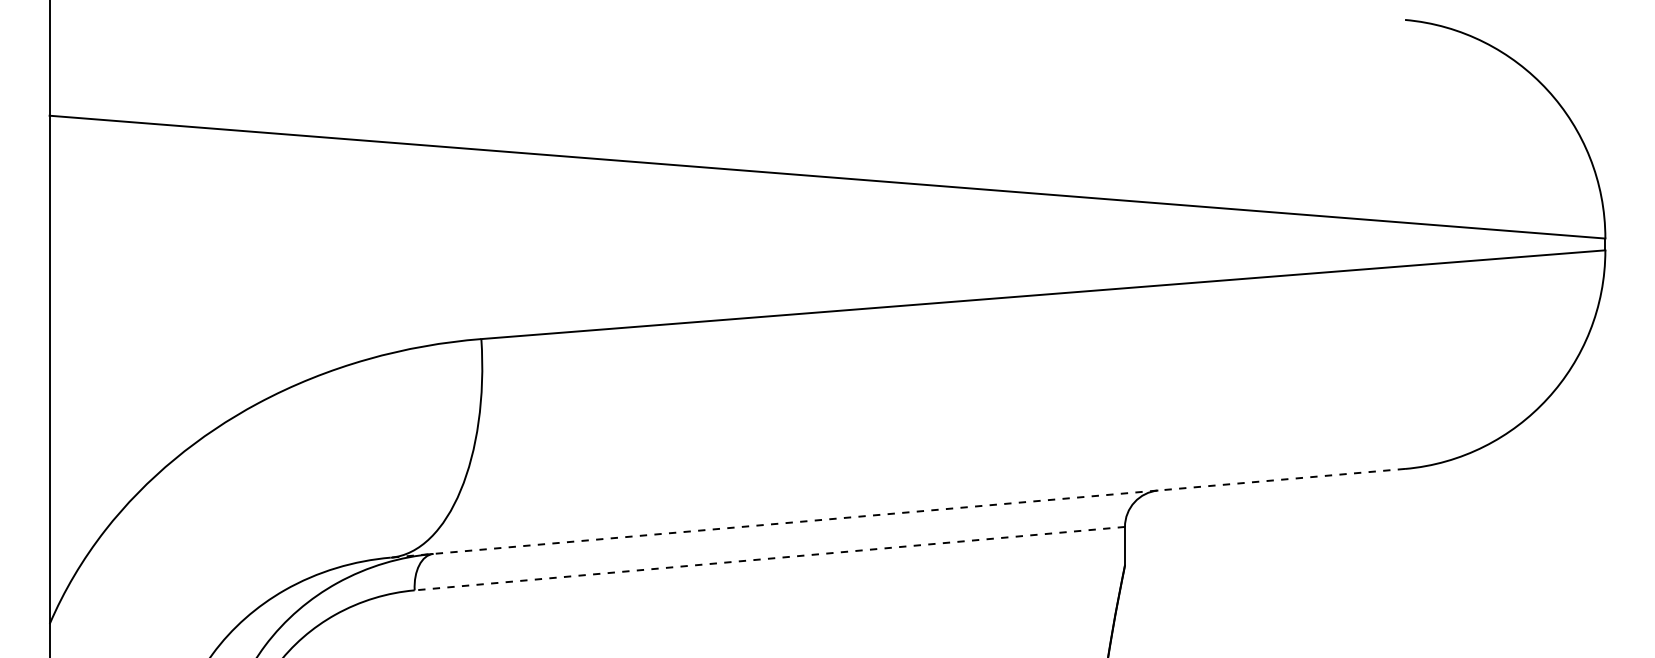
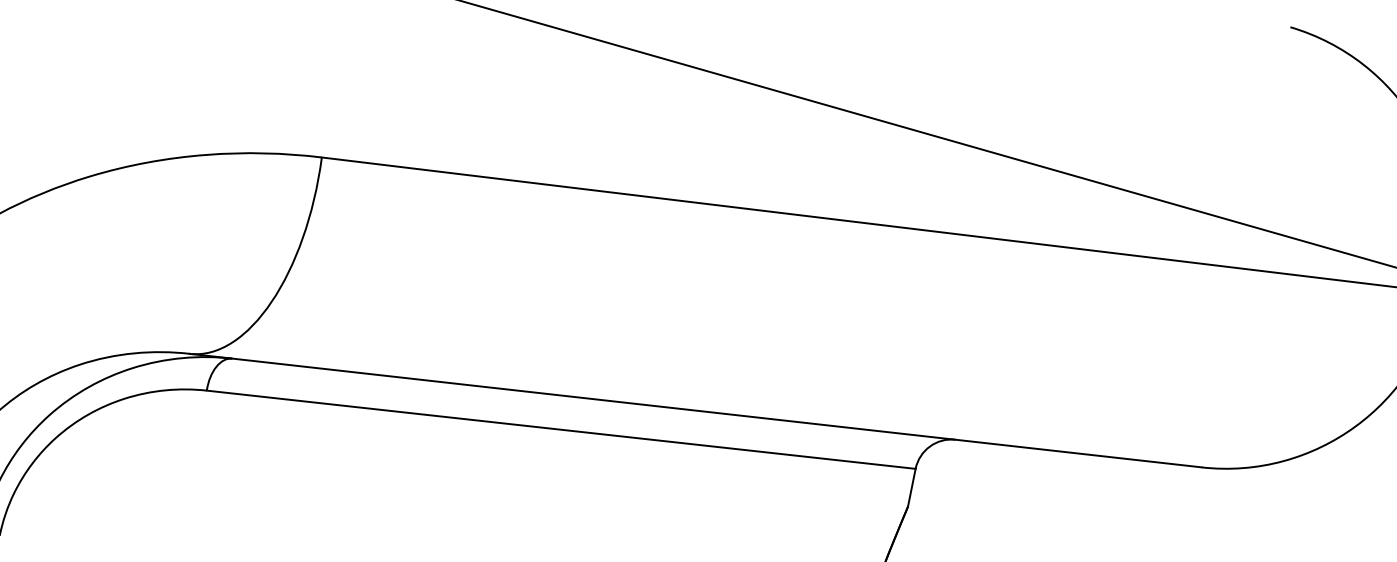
line: (897, 513) -> (695, 410), dashed -> solid
line: (769, 558) -> (560, 429), dashed -> solid

